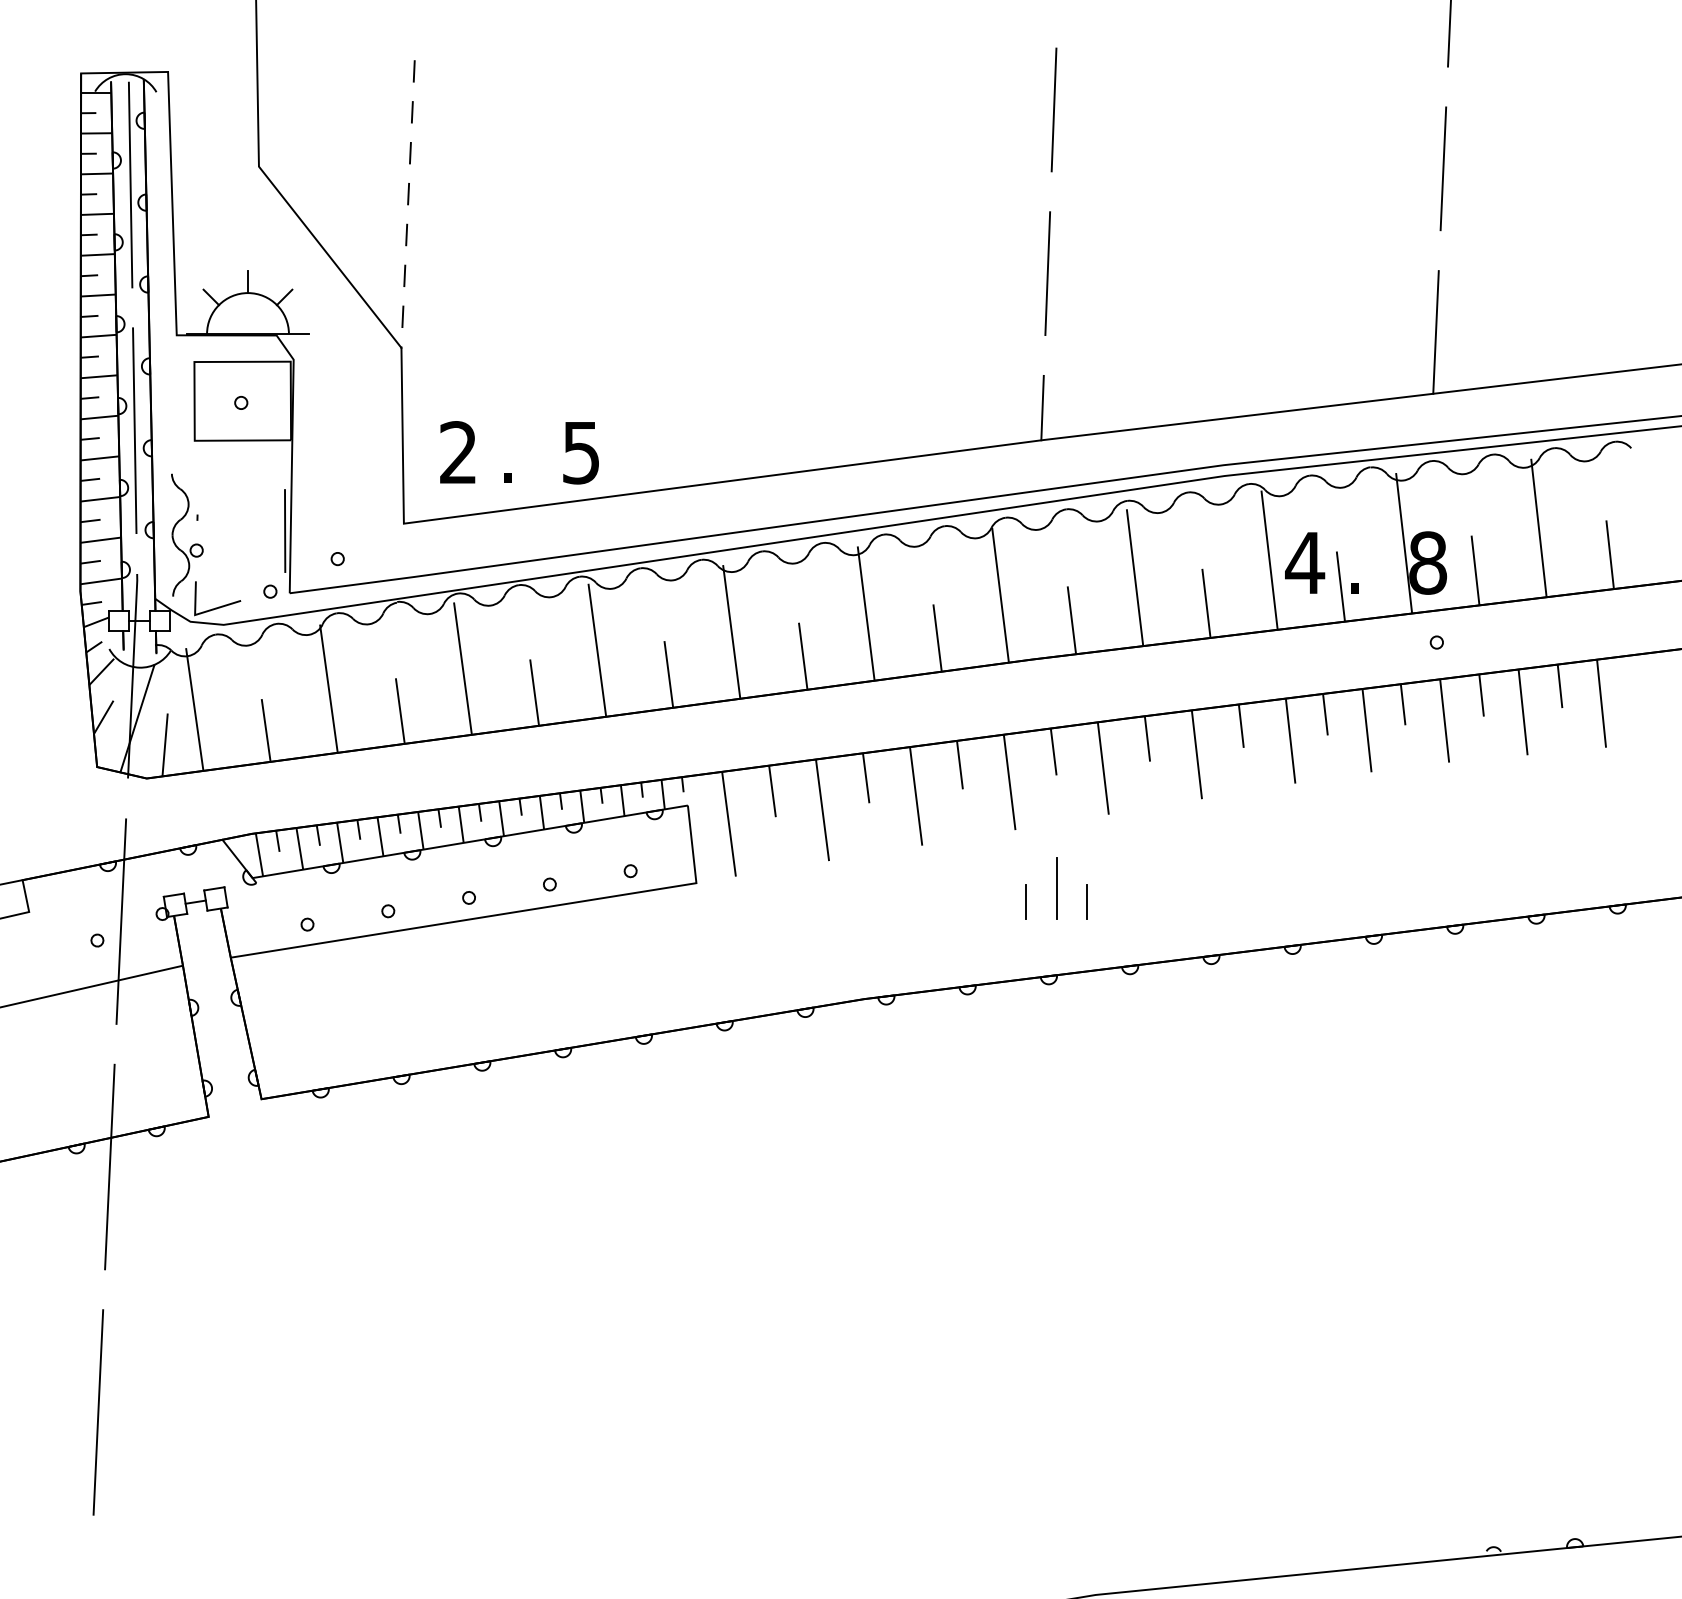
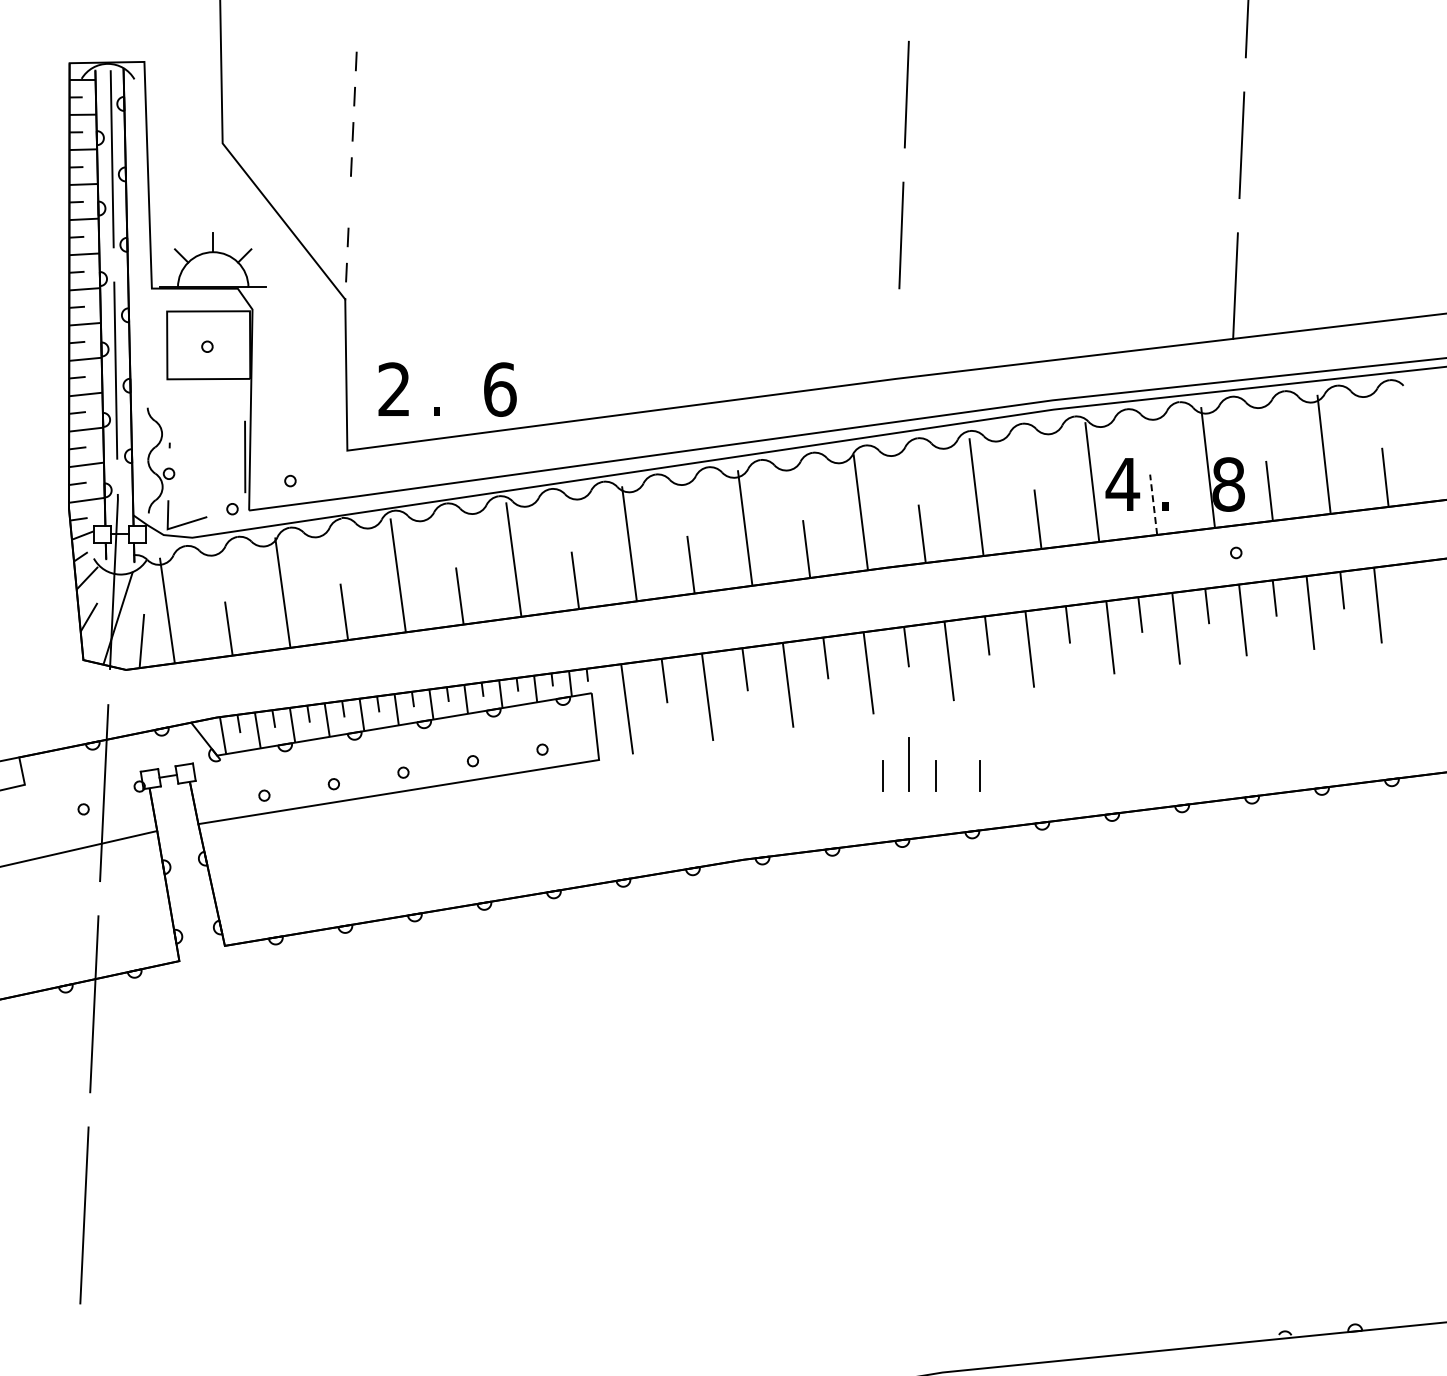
line: (406, 234) -> (349, 201), removed
line: (1042, 407) -> (896, 350), removed
text: (581, 452) -> (500, 389), 5 -> 6
line: (1340, 586) -> (1153, 504), solid -> dashed
line: (1138, 901) -> (979, 775), added

